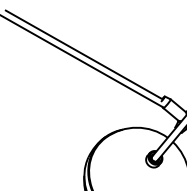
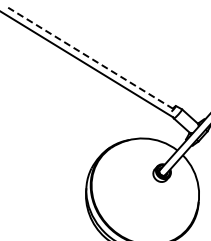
line: (83, 55) -> (90, 58), solid -> dashed

